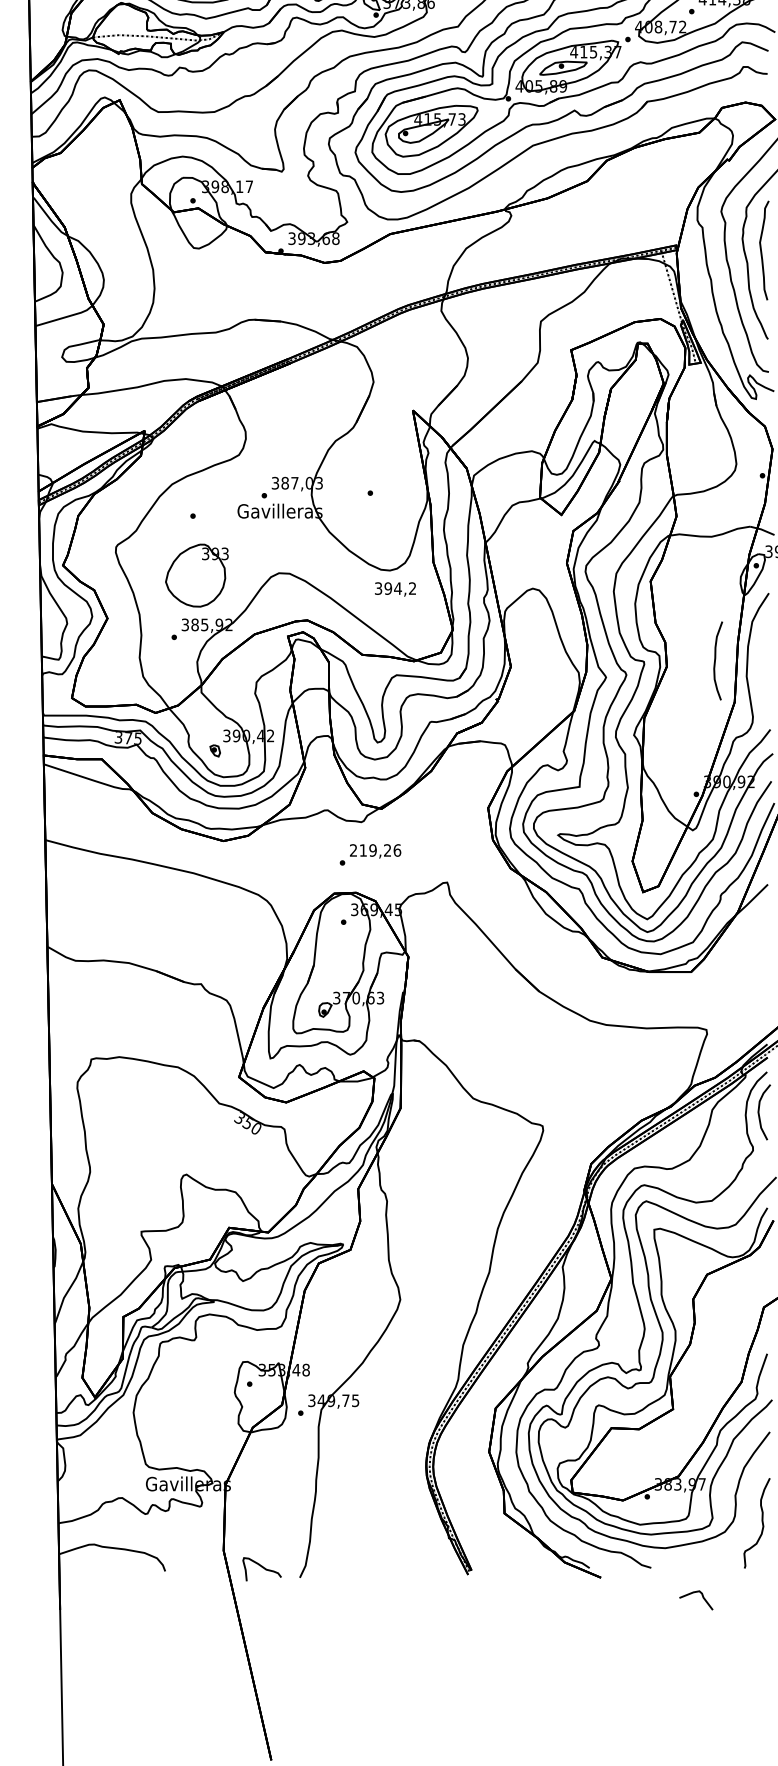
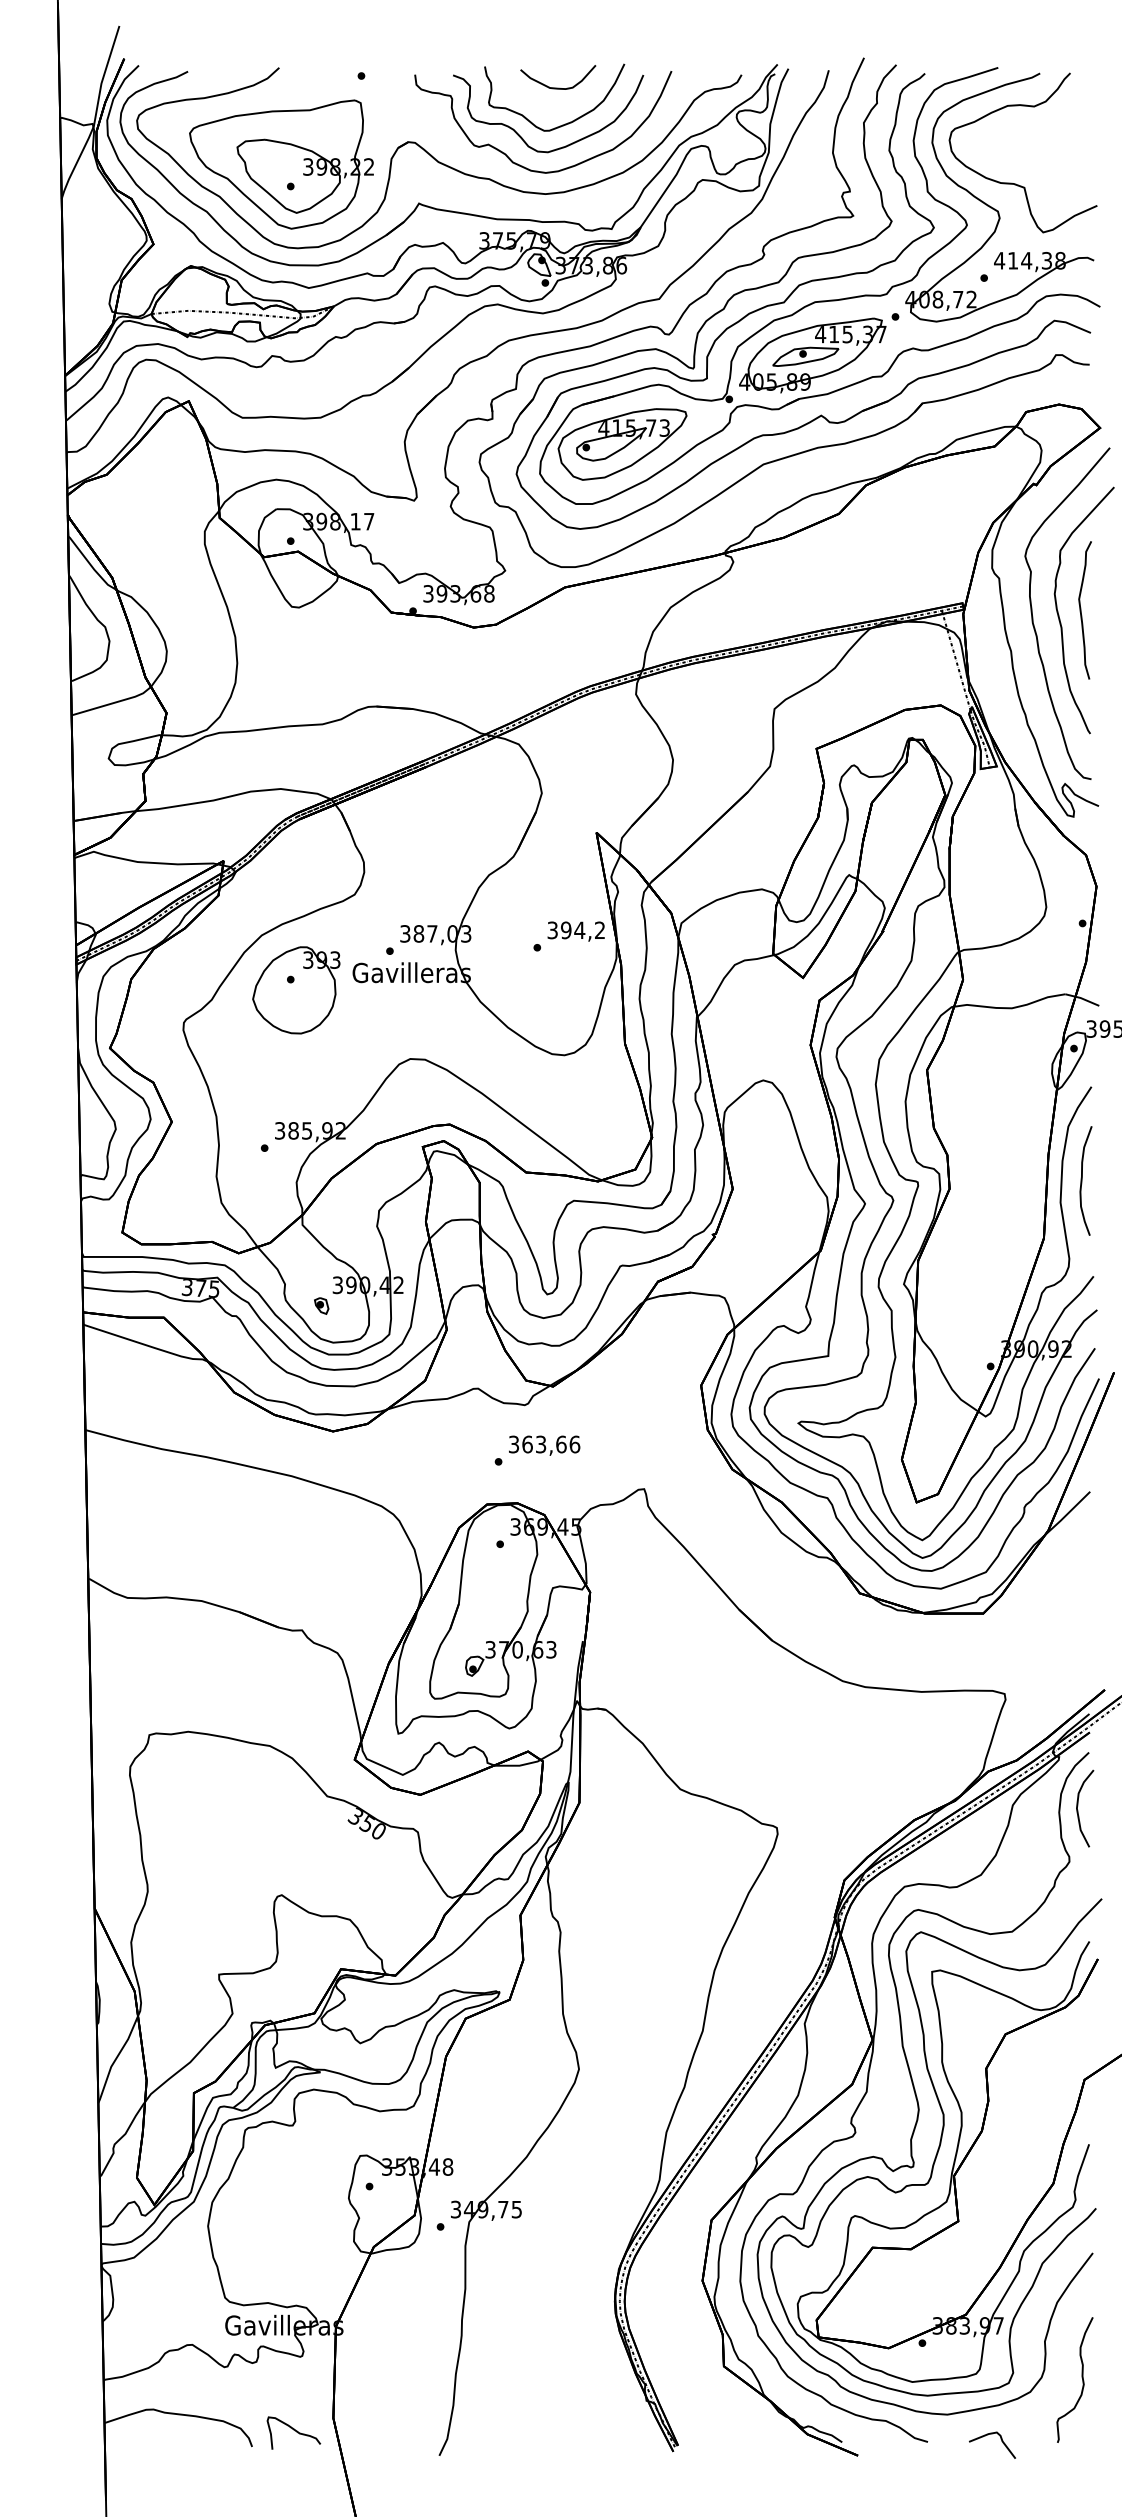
part: (197, 575) -> (296, 990), moved
text: (394, 589) -> (575, 931), moved
curve: (715, 660) -> (1082, 1180), moved
text: (370, 850) -> (537, 1444), 219,26 -> 363,66
curve: (261, 1567) -> (293, 2430), moved
curve: (702, 1596) -> (1000, 2439), moved

